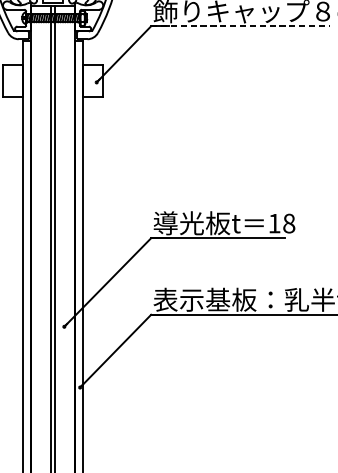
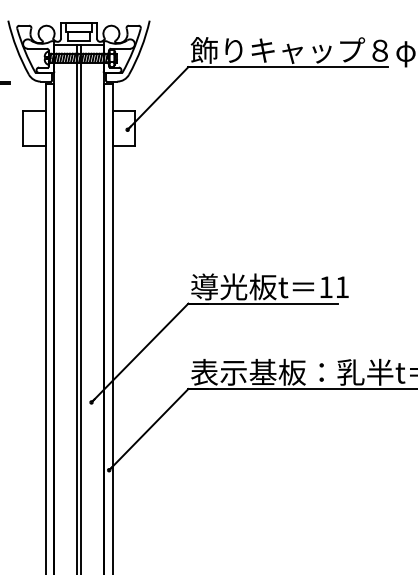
line: (240, 26) -> (288, 67), dashed -> solid
text: (289, 223) -> (342, 287), 18 -> 11

